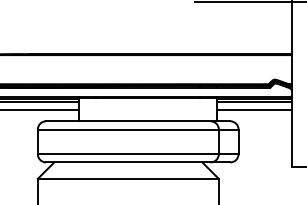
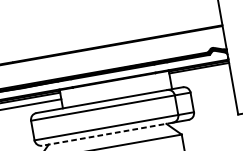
line: (254, 109) -> (200, 74), removed
line: (127, 162) -> (106, 134), solid -> dashed

